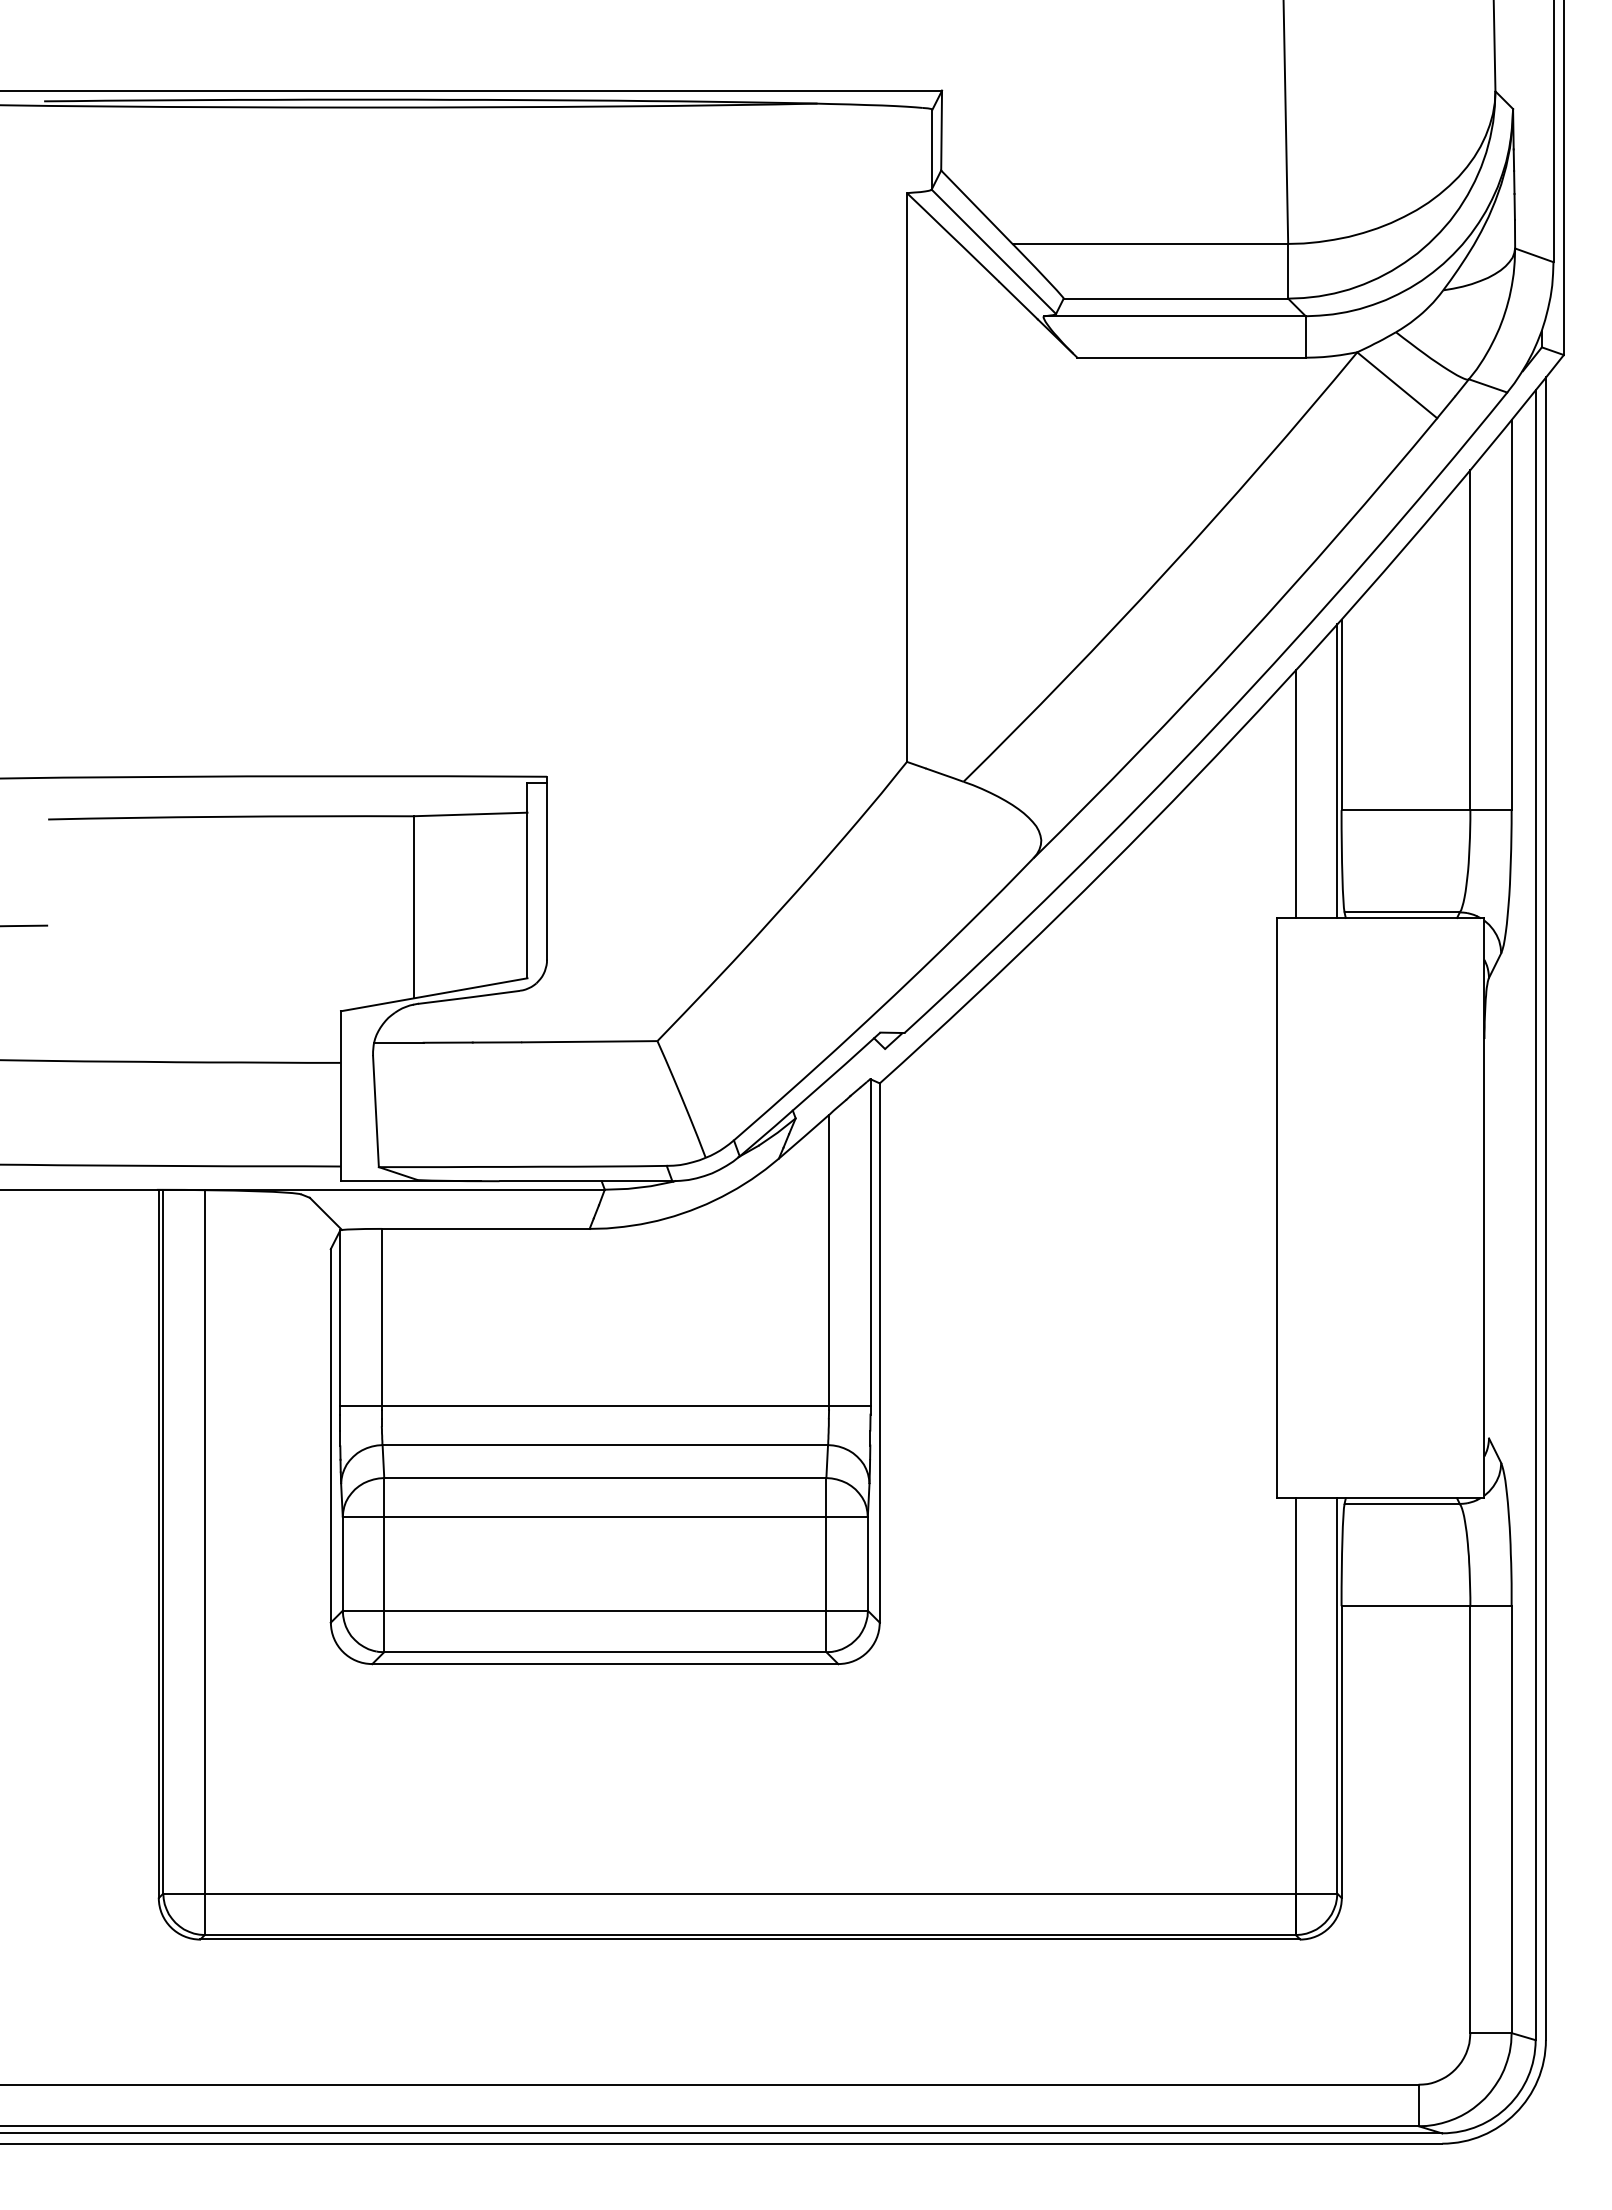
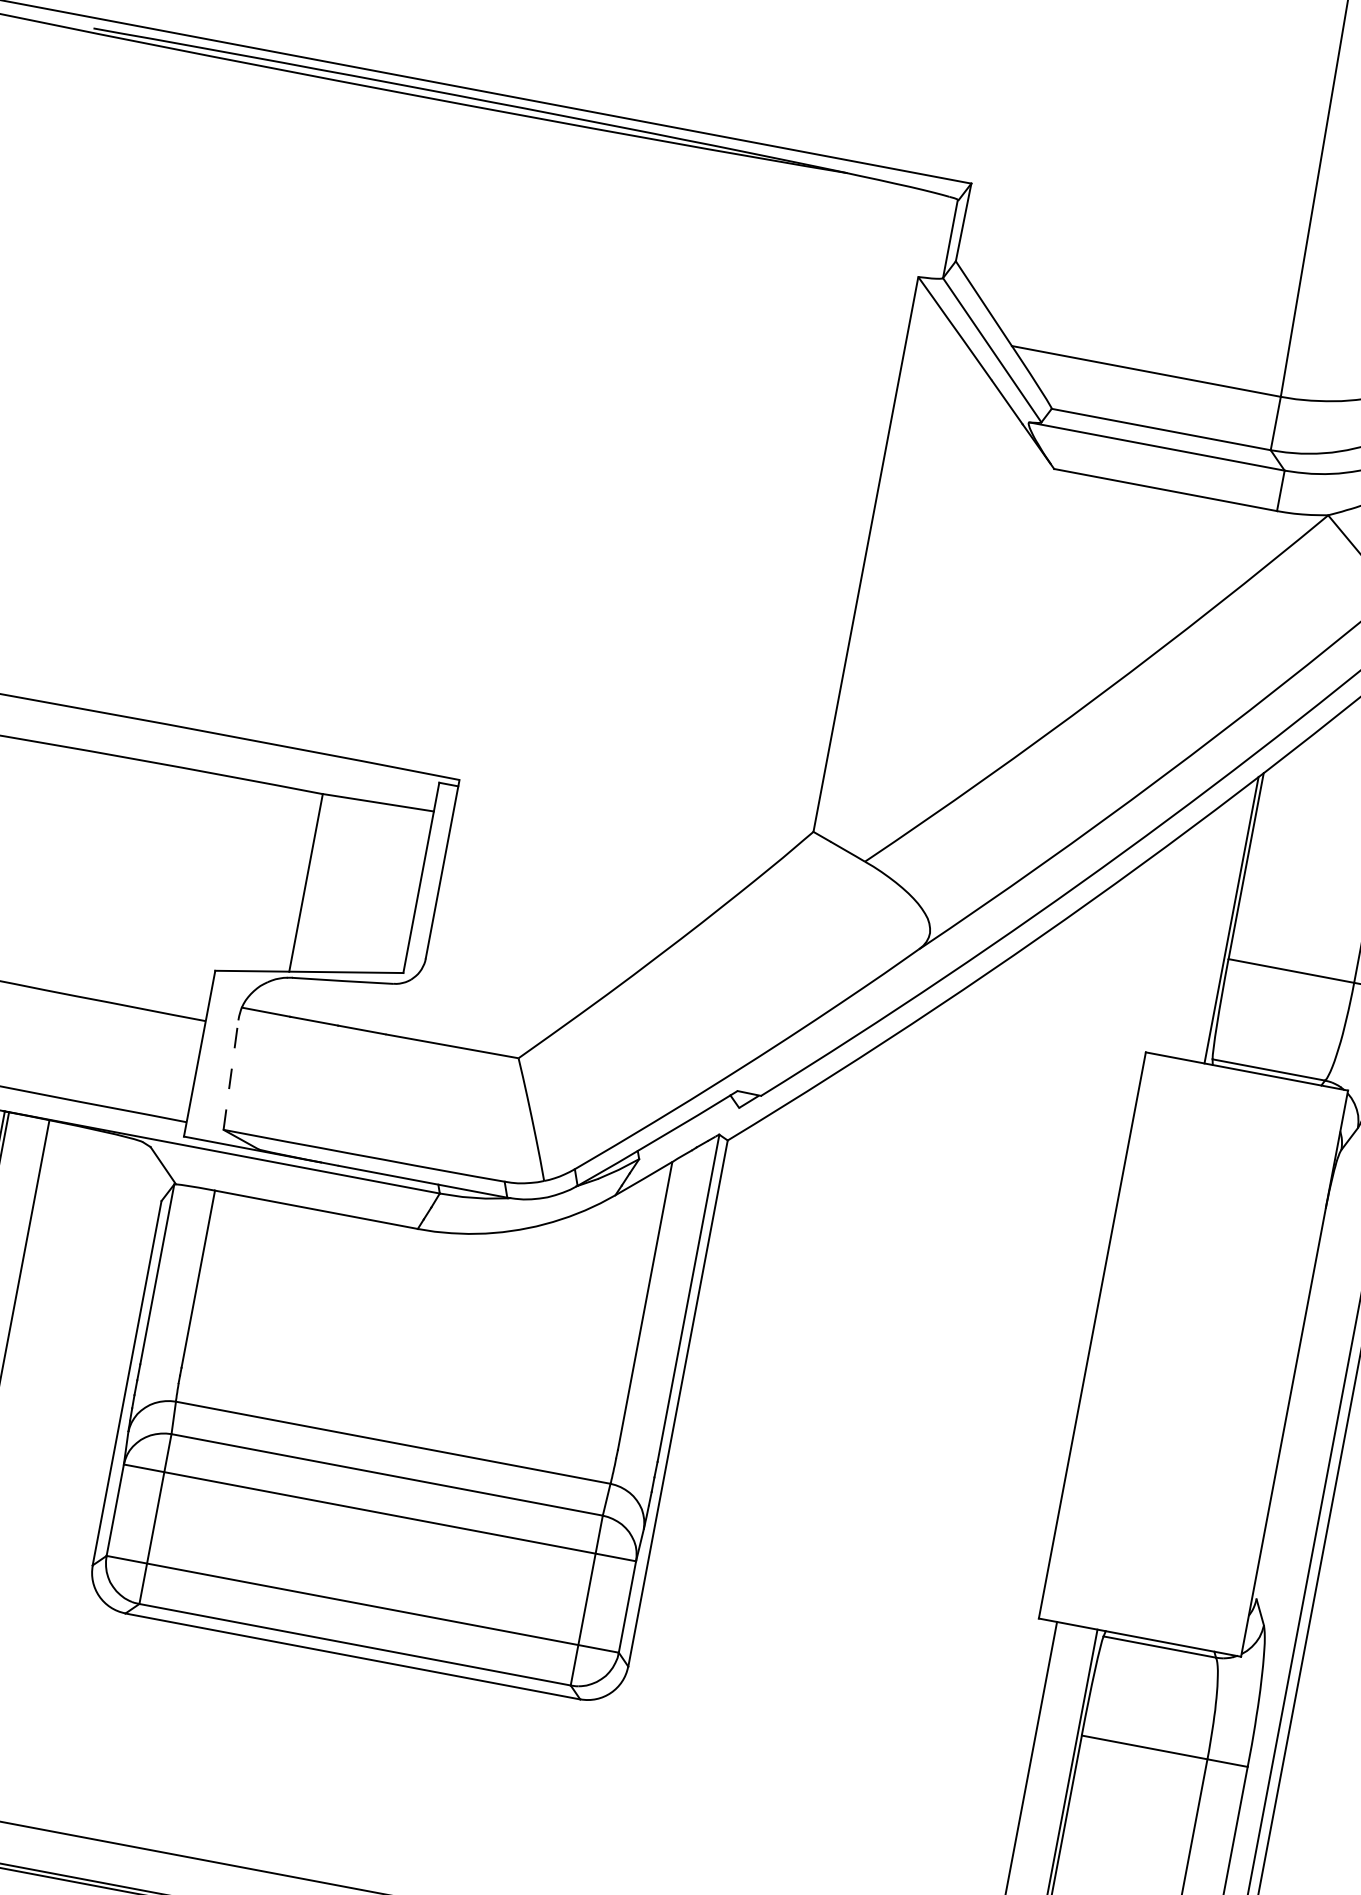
line: (1295, 793) -> (1186, 934), removed
line: (375, 1111) -> (230, 1074), solid -> dashed
line: (605, 1406) -> (400, 1405), removed

